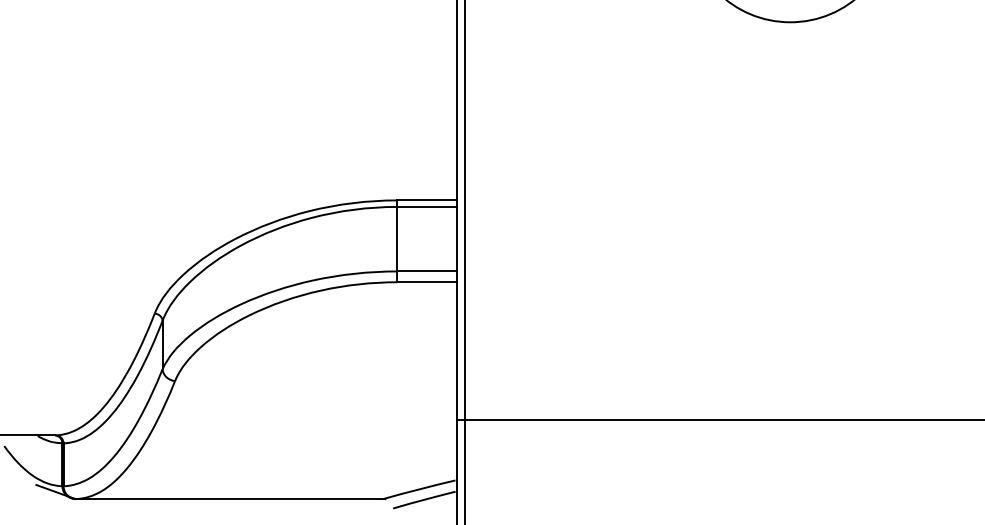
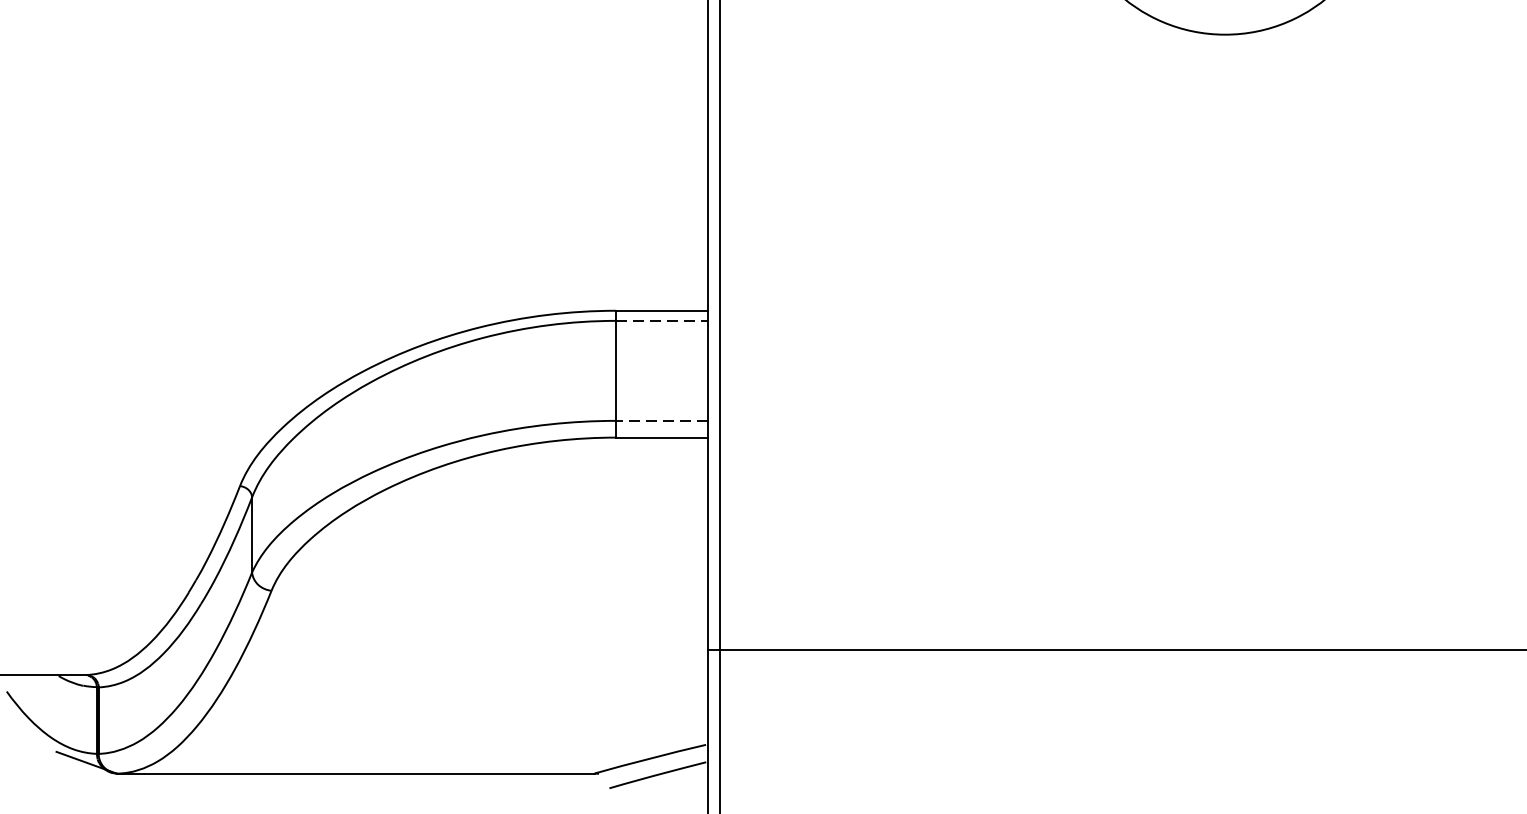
line: (427, 206) -> (662, 320), solid -> dashed
line: (427, 271) -> (662, 420), solid -> dashed

